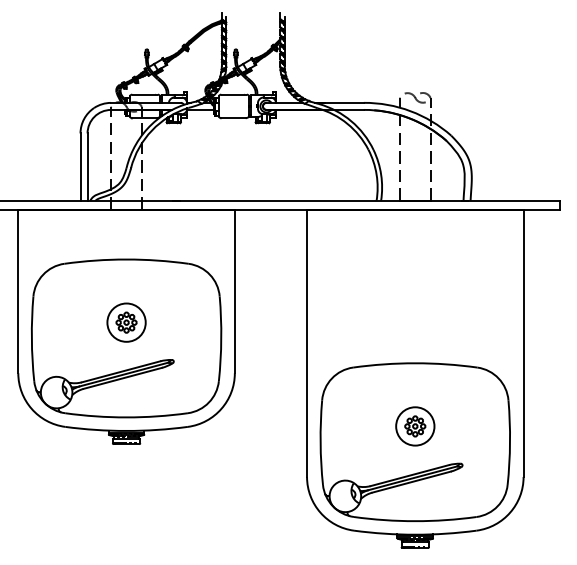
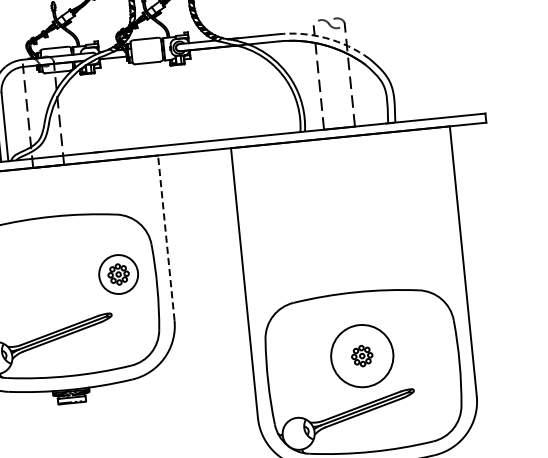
arc: (410, 111) -> (325, 38), solid -> dashed
line: (234, 291) -> (165, 237), solid -> dashed
part: (126, 322) -> (118, 274), moved
circle: (415, 426) -> (362, 356), size x1.6

